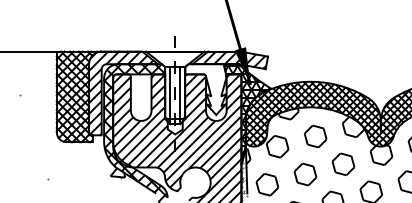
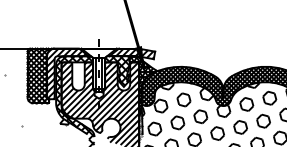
hatch: (205, 87) -> (117, 70), added

